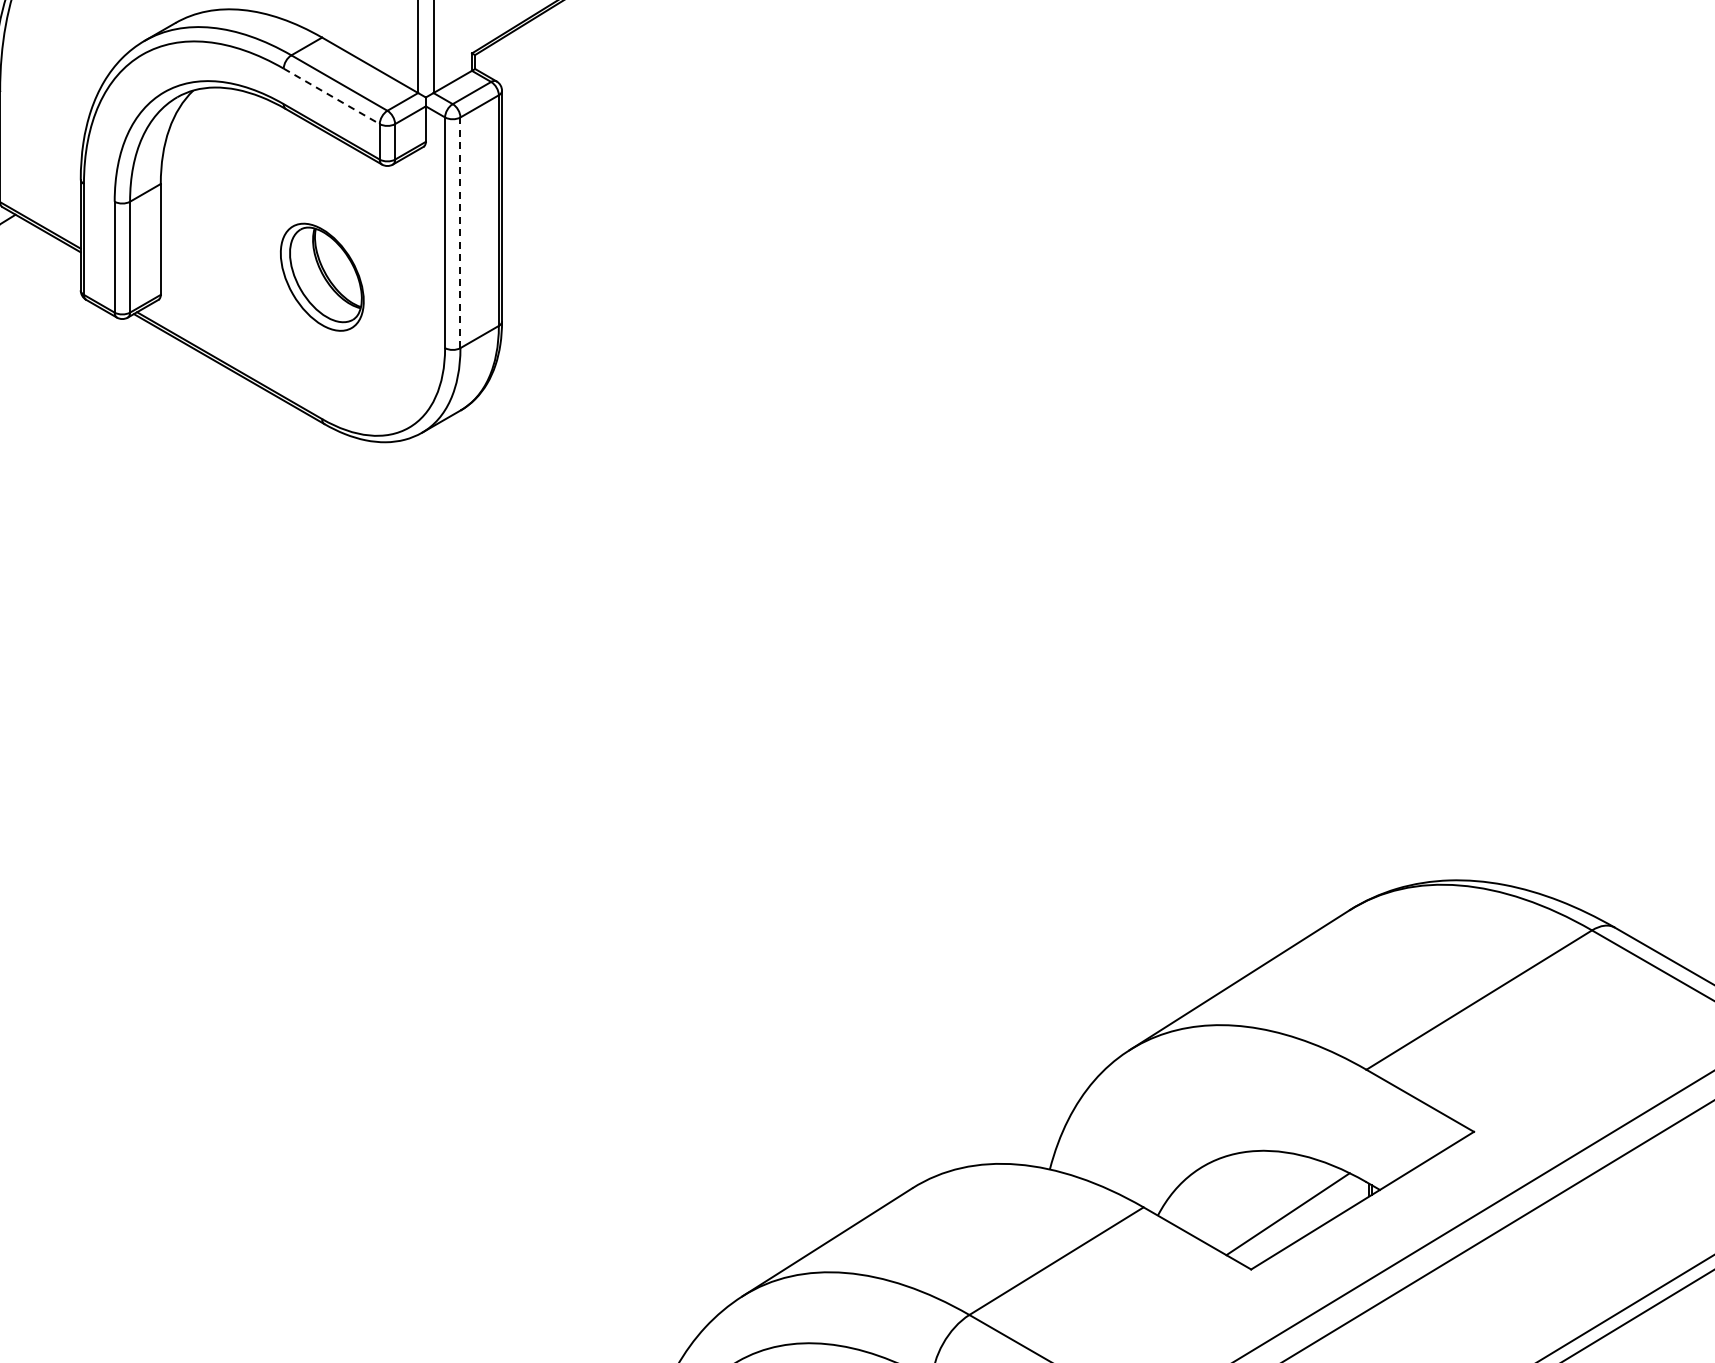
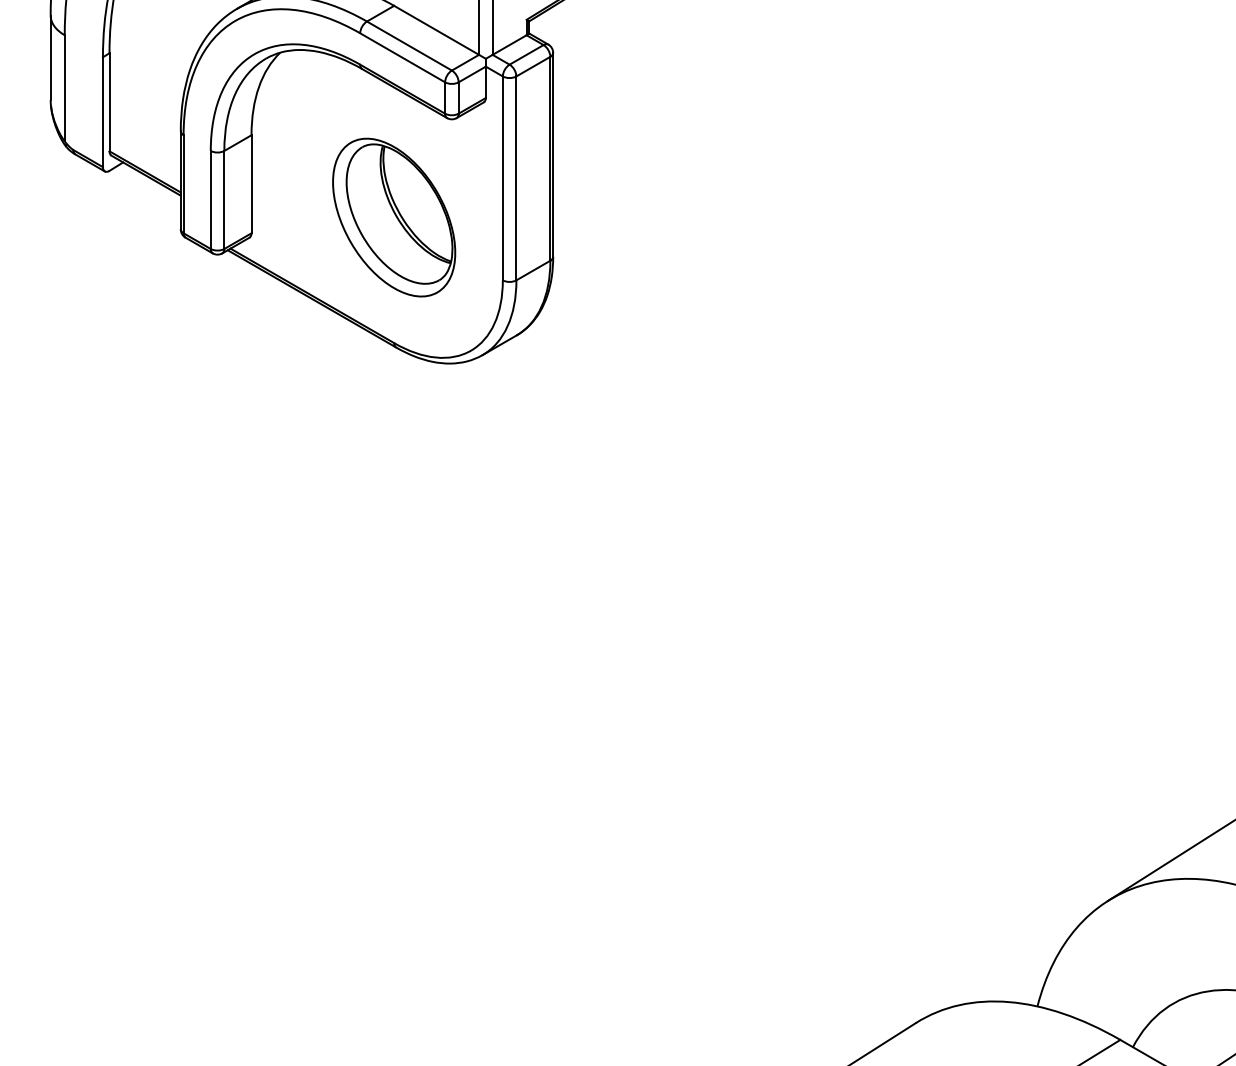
line: (332, 96) -> (403, 57), dashed -> solid
line: (460, 232) -> (516, 178), dashed -> solid
part: (322, 277) -> (394, 217), size x1.67

